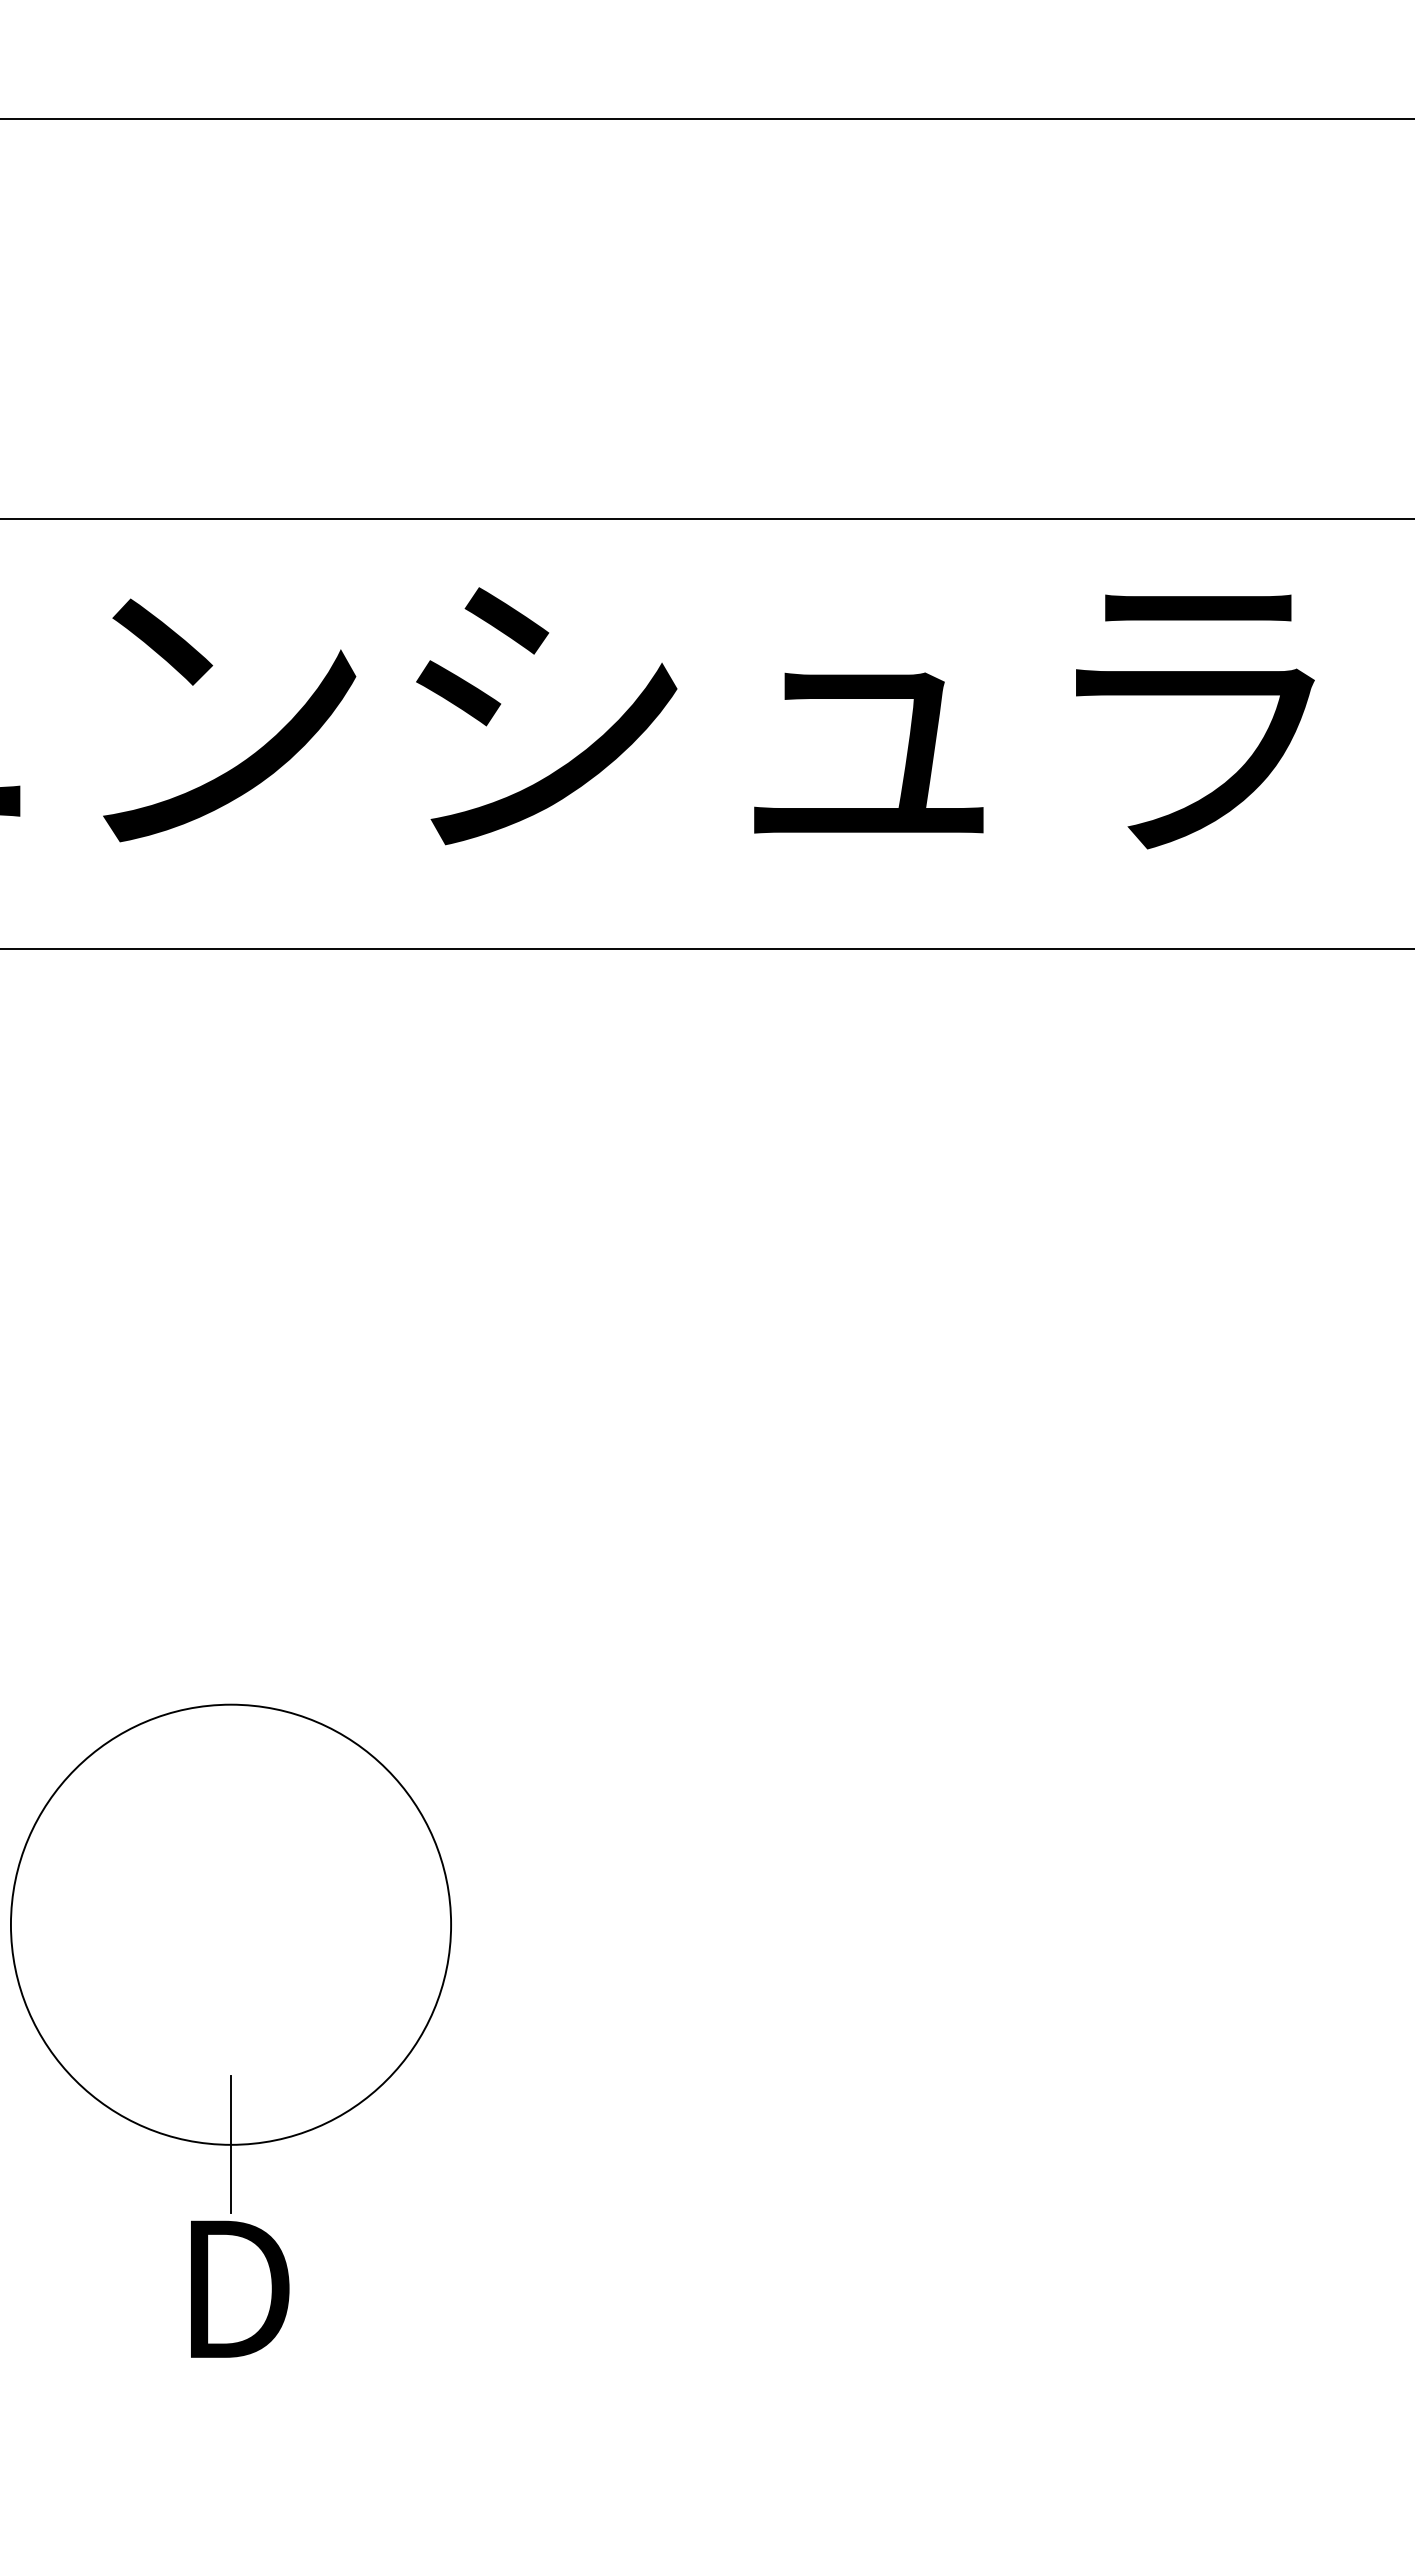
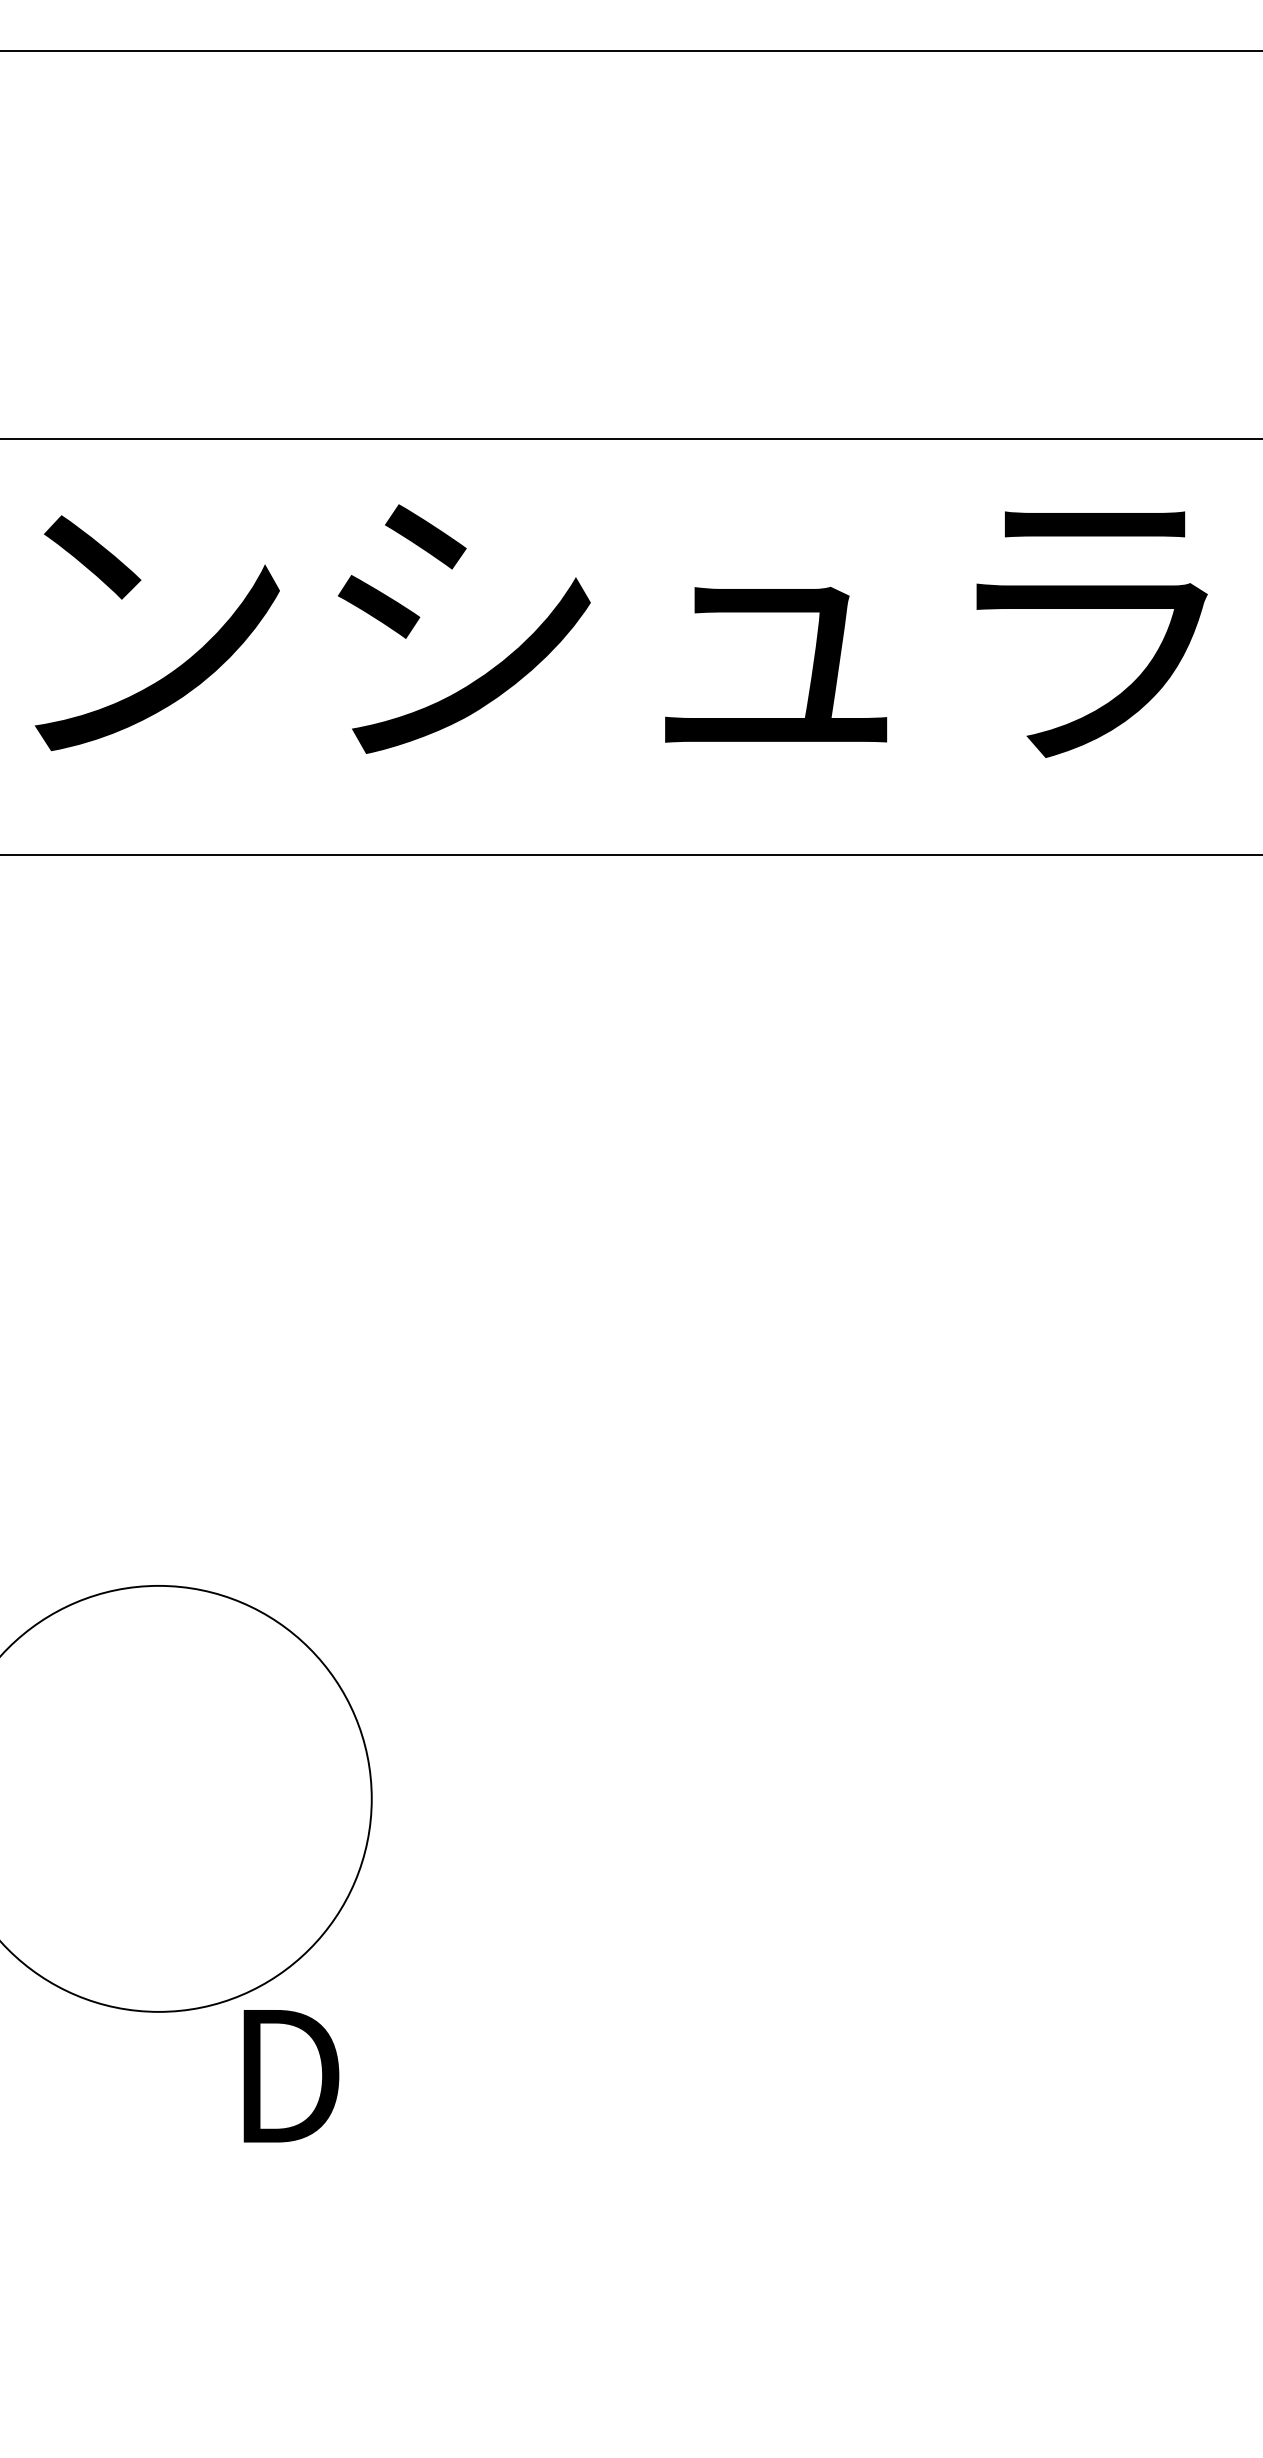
line: (231, 2144) -> (159, 2011), removed
text: (240, 2288) -> (291, 2075), moved

